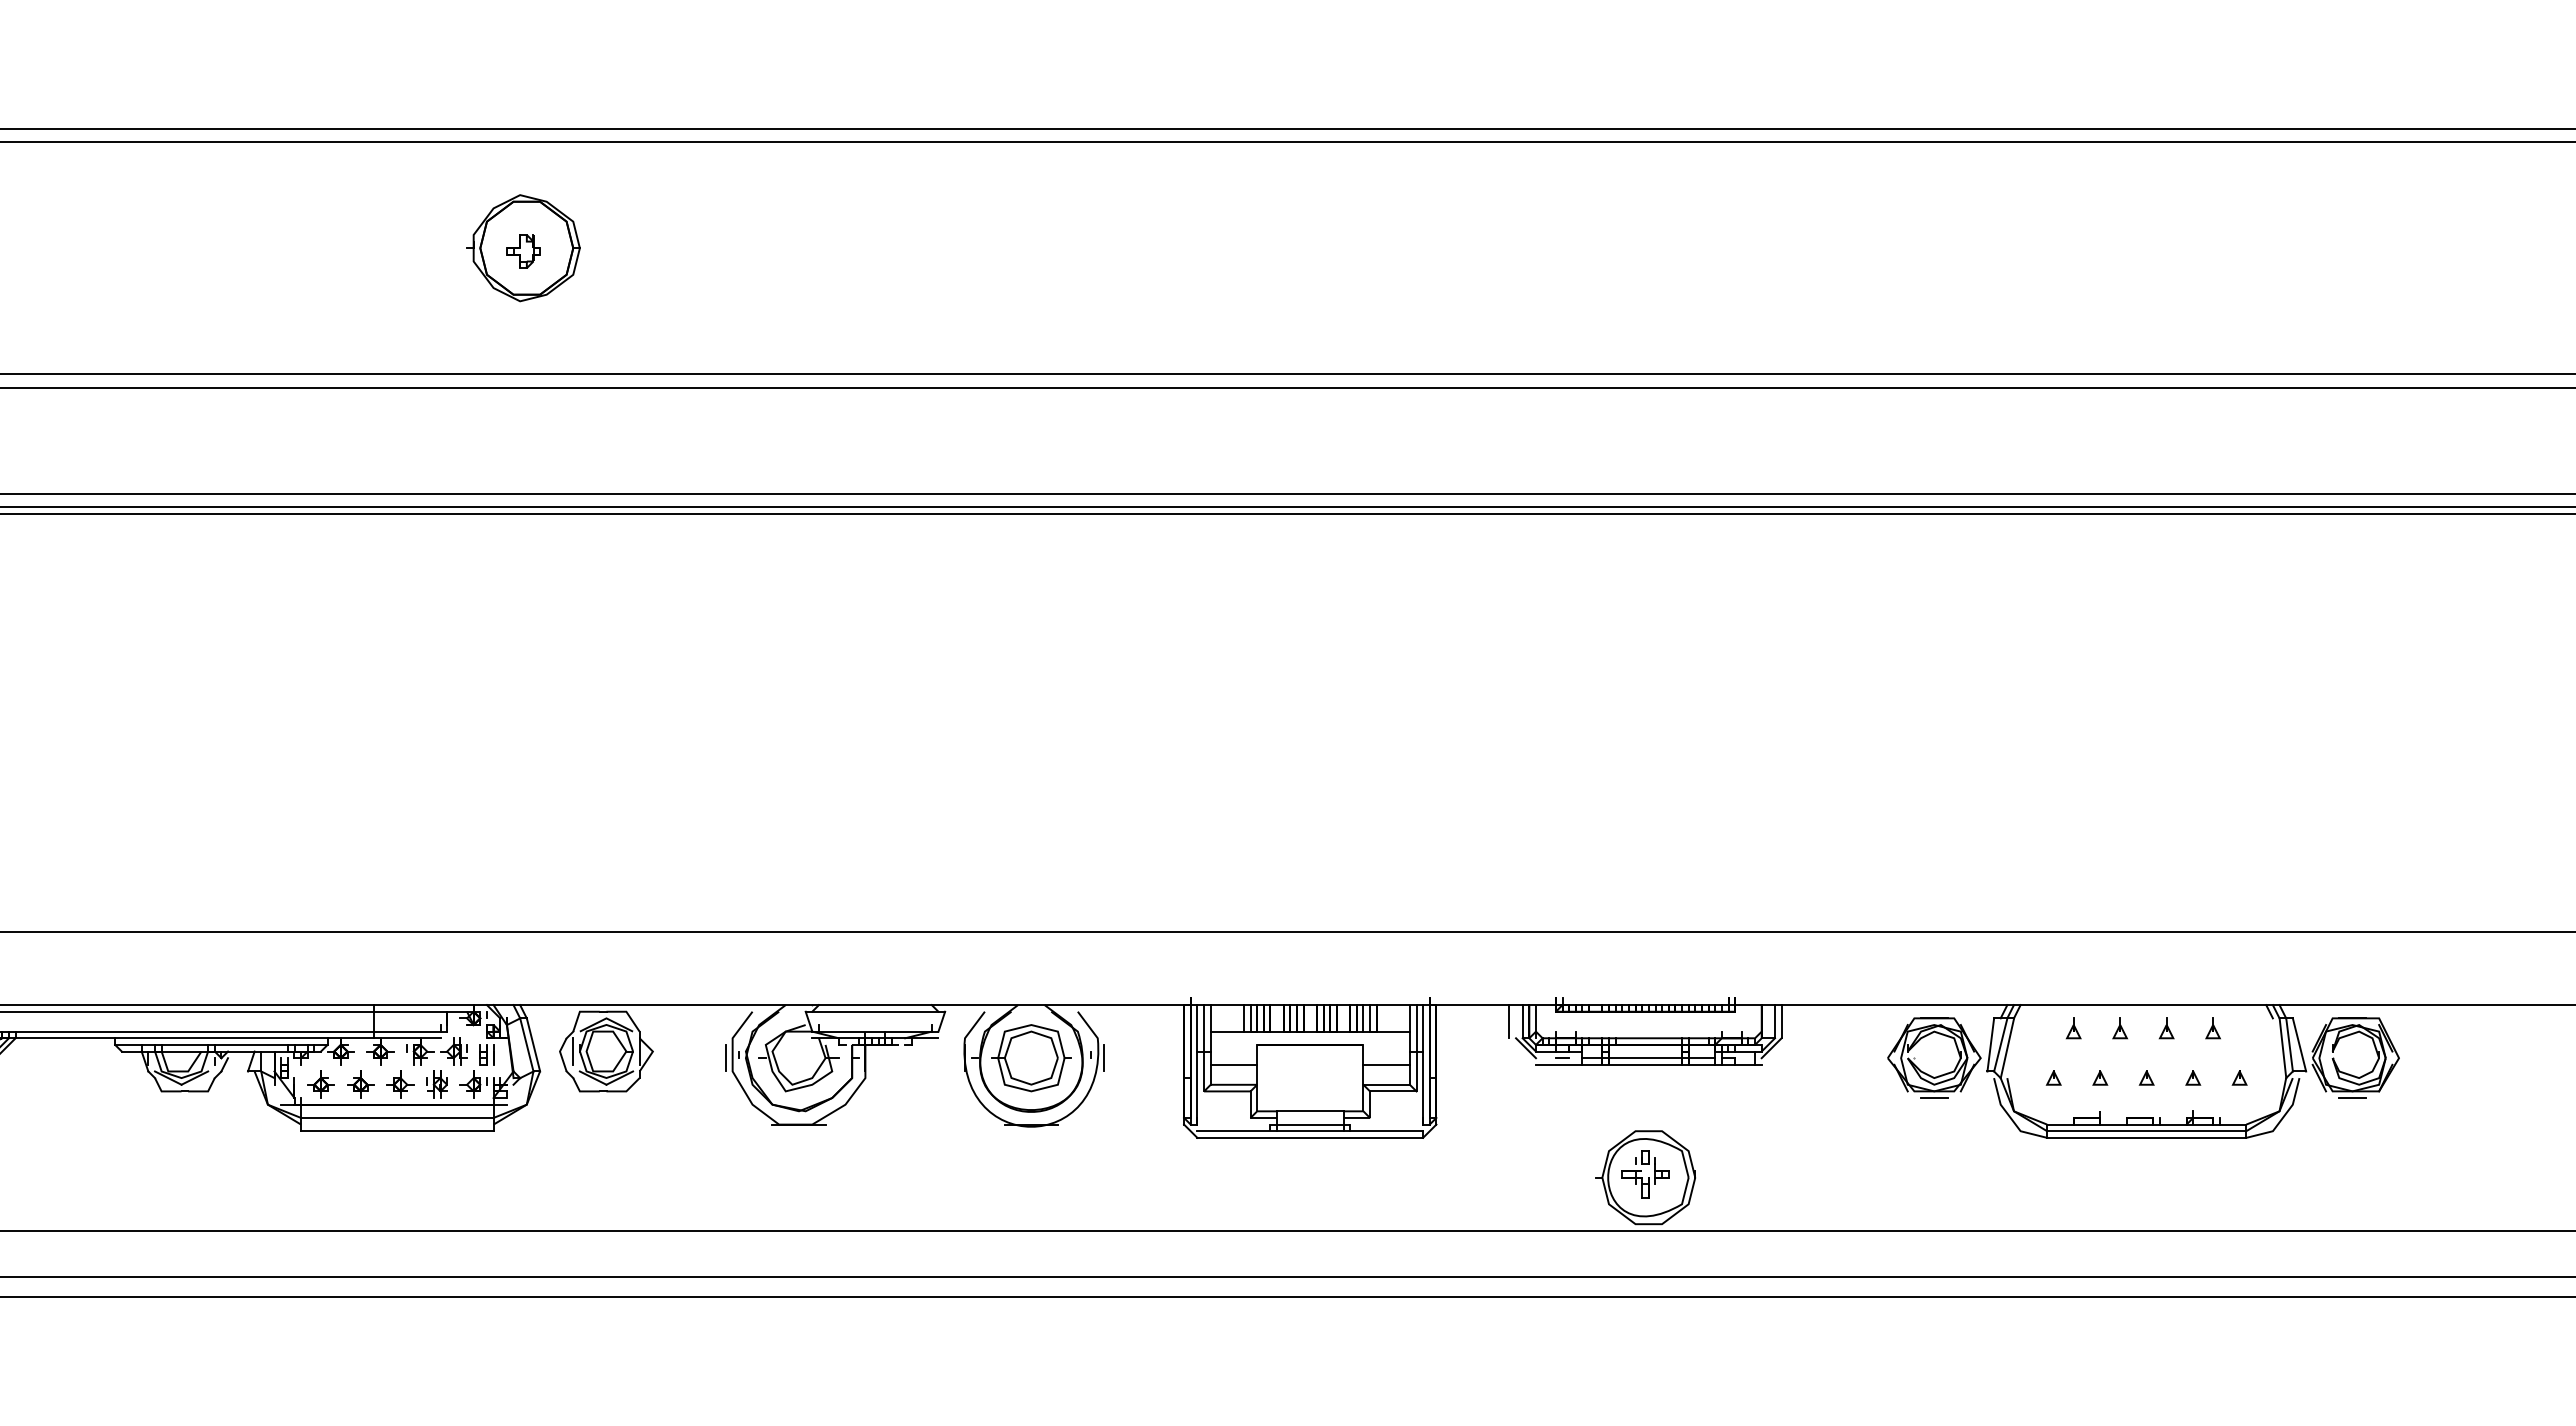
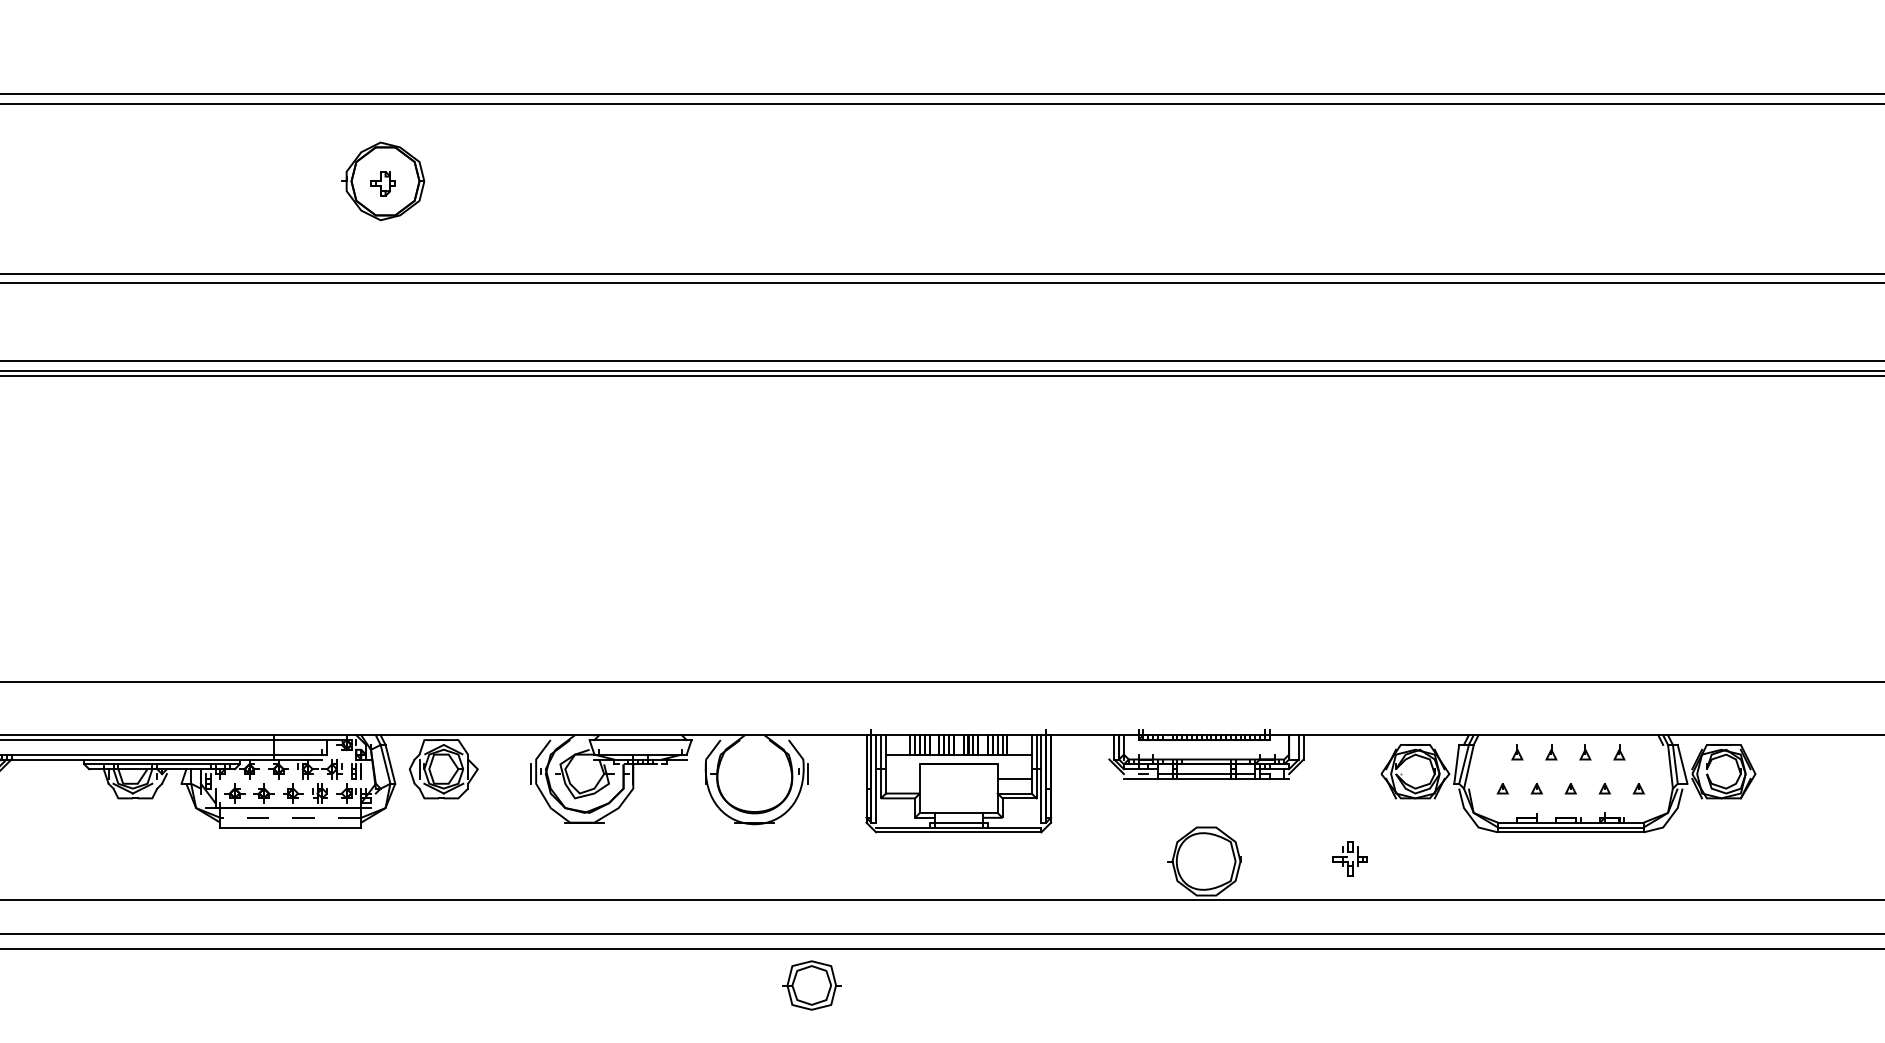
line: (1509, 1021) -> (1104, 747), removed
part: (1031, 1058) -> (811, 985), moved
line: (1233, 1064) -> (902, 778), removed
line: (1934, 1098) -> (1415, 803), removed
line: (2352, 1098) -> (1721, 803), removed
line: (396, 1117) -> (290, 817), solid -> dashed
part: (1645, 1174) -> (1350, 859), moved

